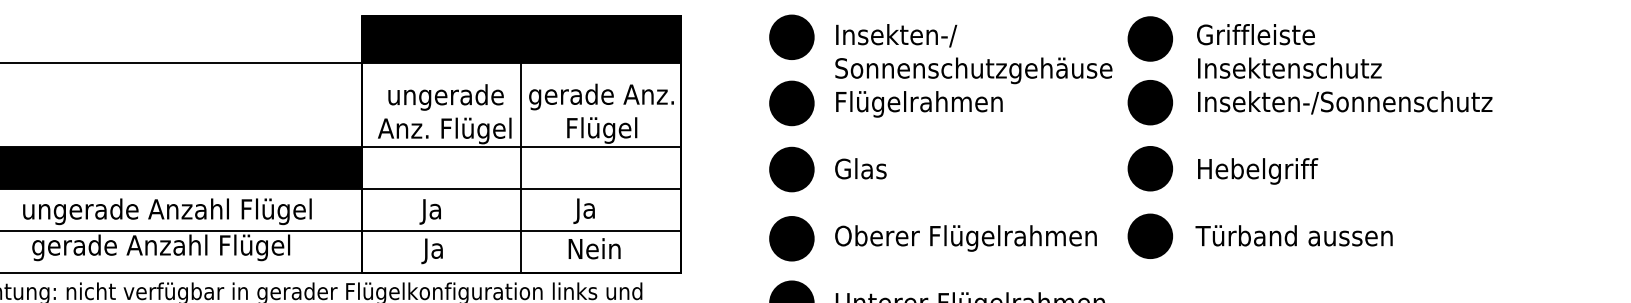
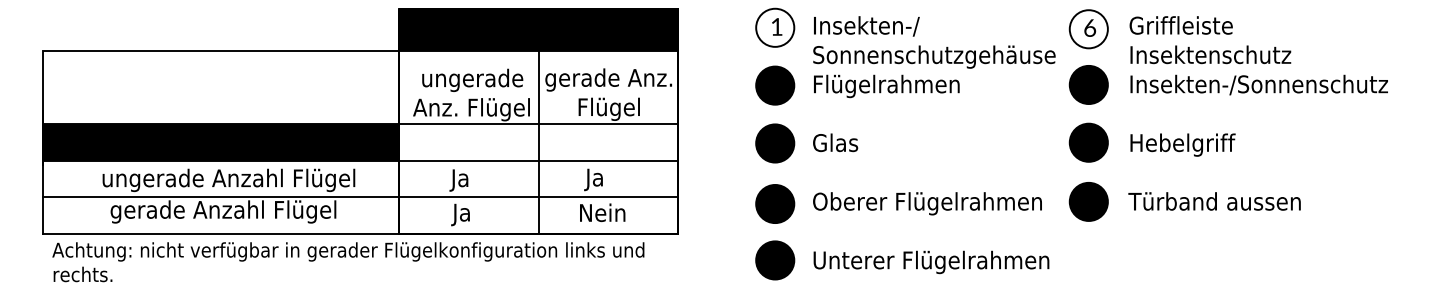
fill: (792, 36) -> (775, 27), removed
fill: (1149, 39) -> (1088, 29), removed

